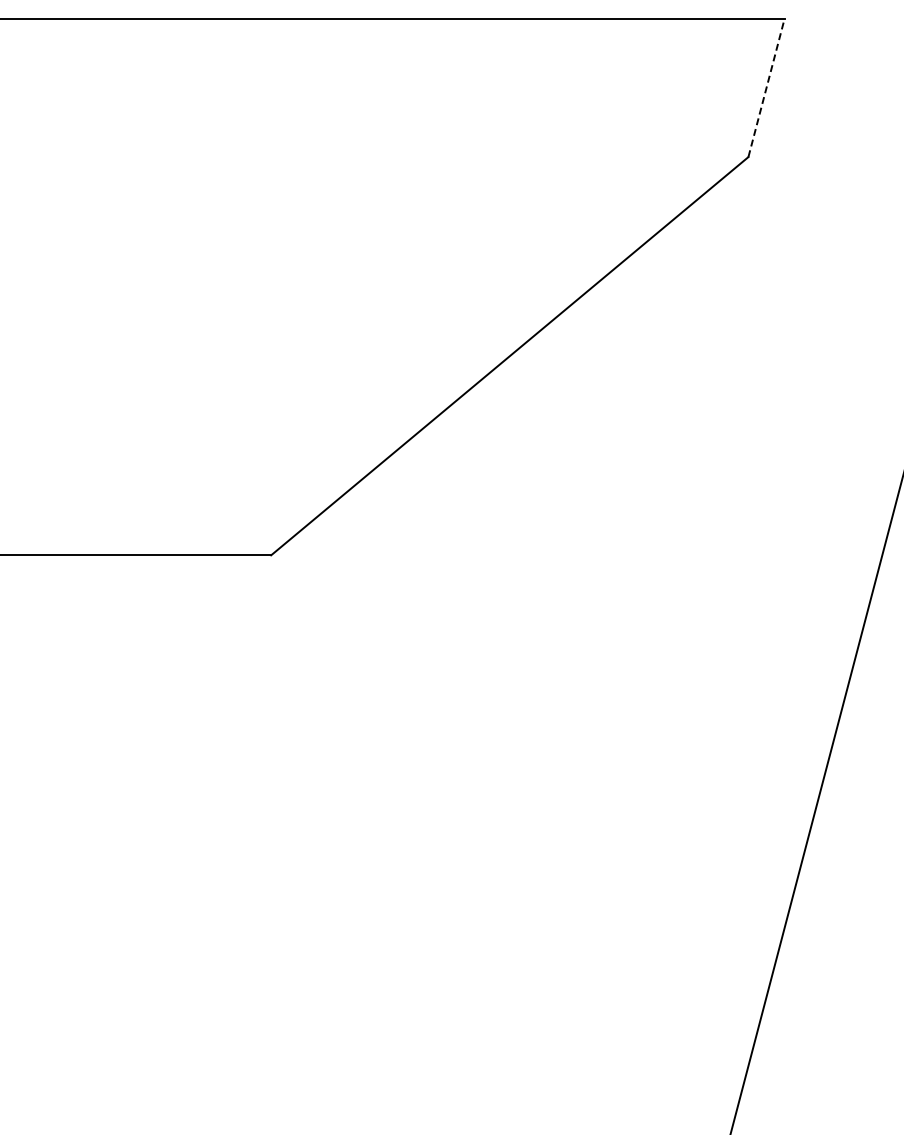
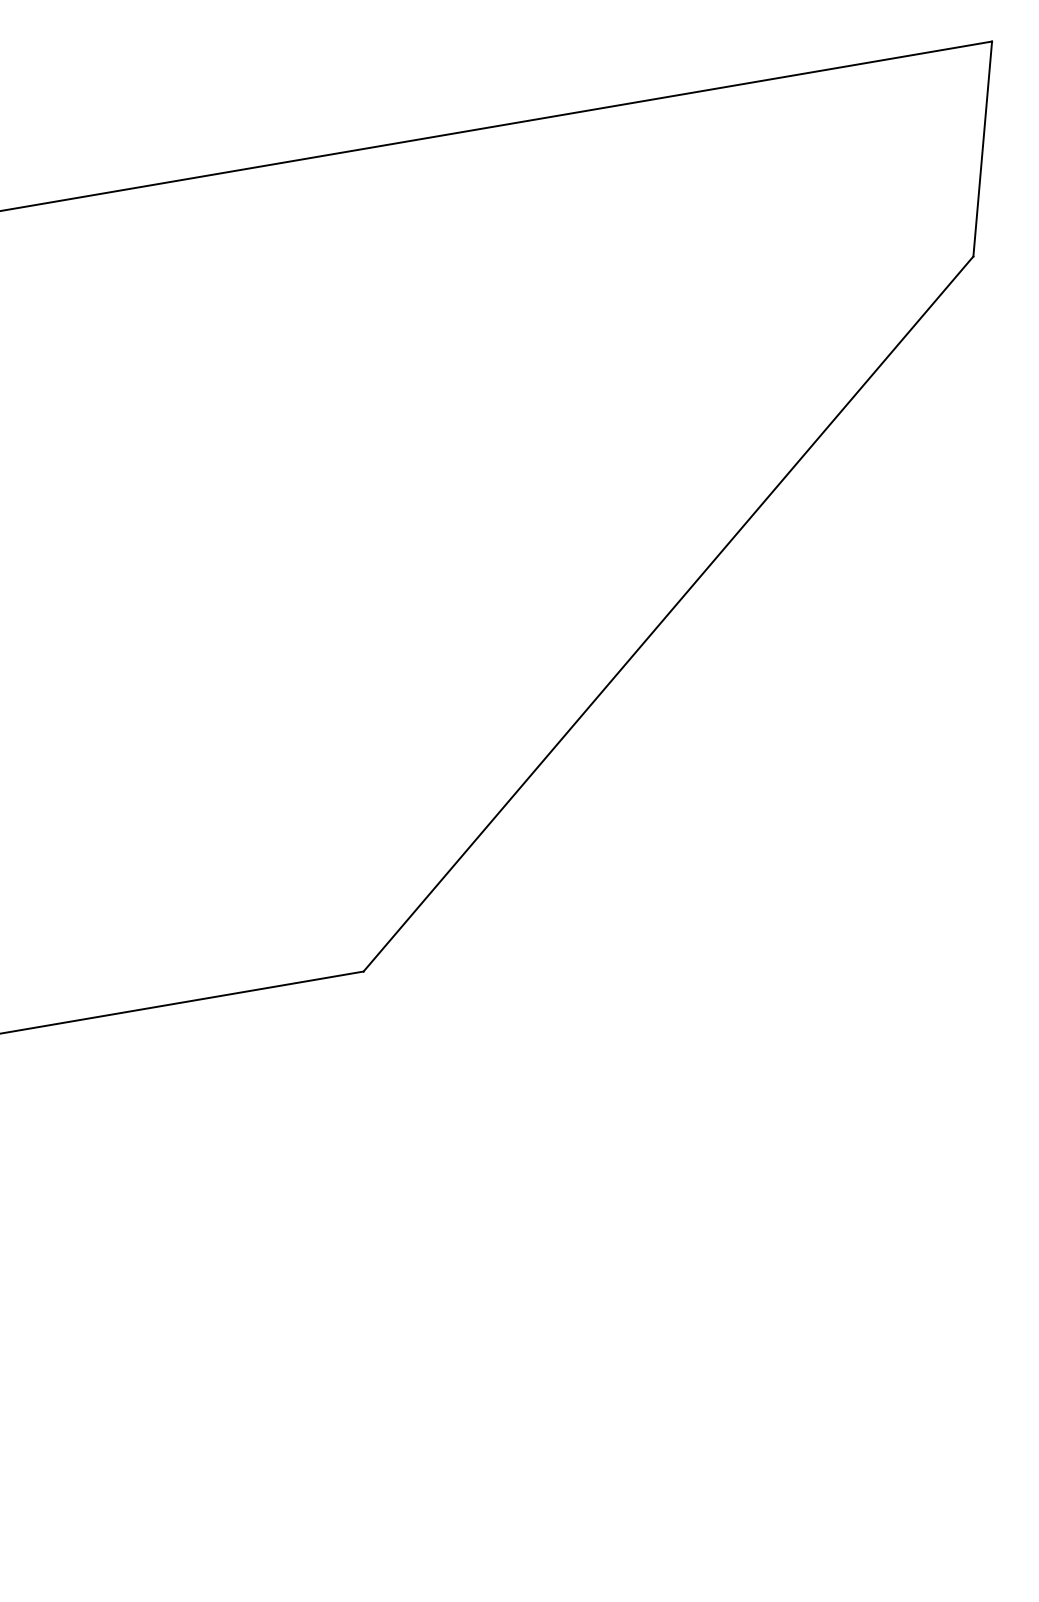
line: (766, 87) -> (982, 148), dashed -> solid

